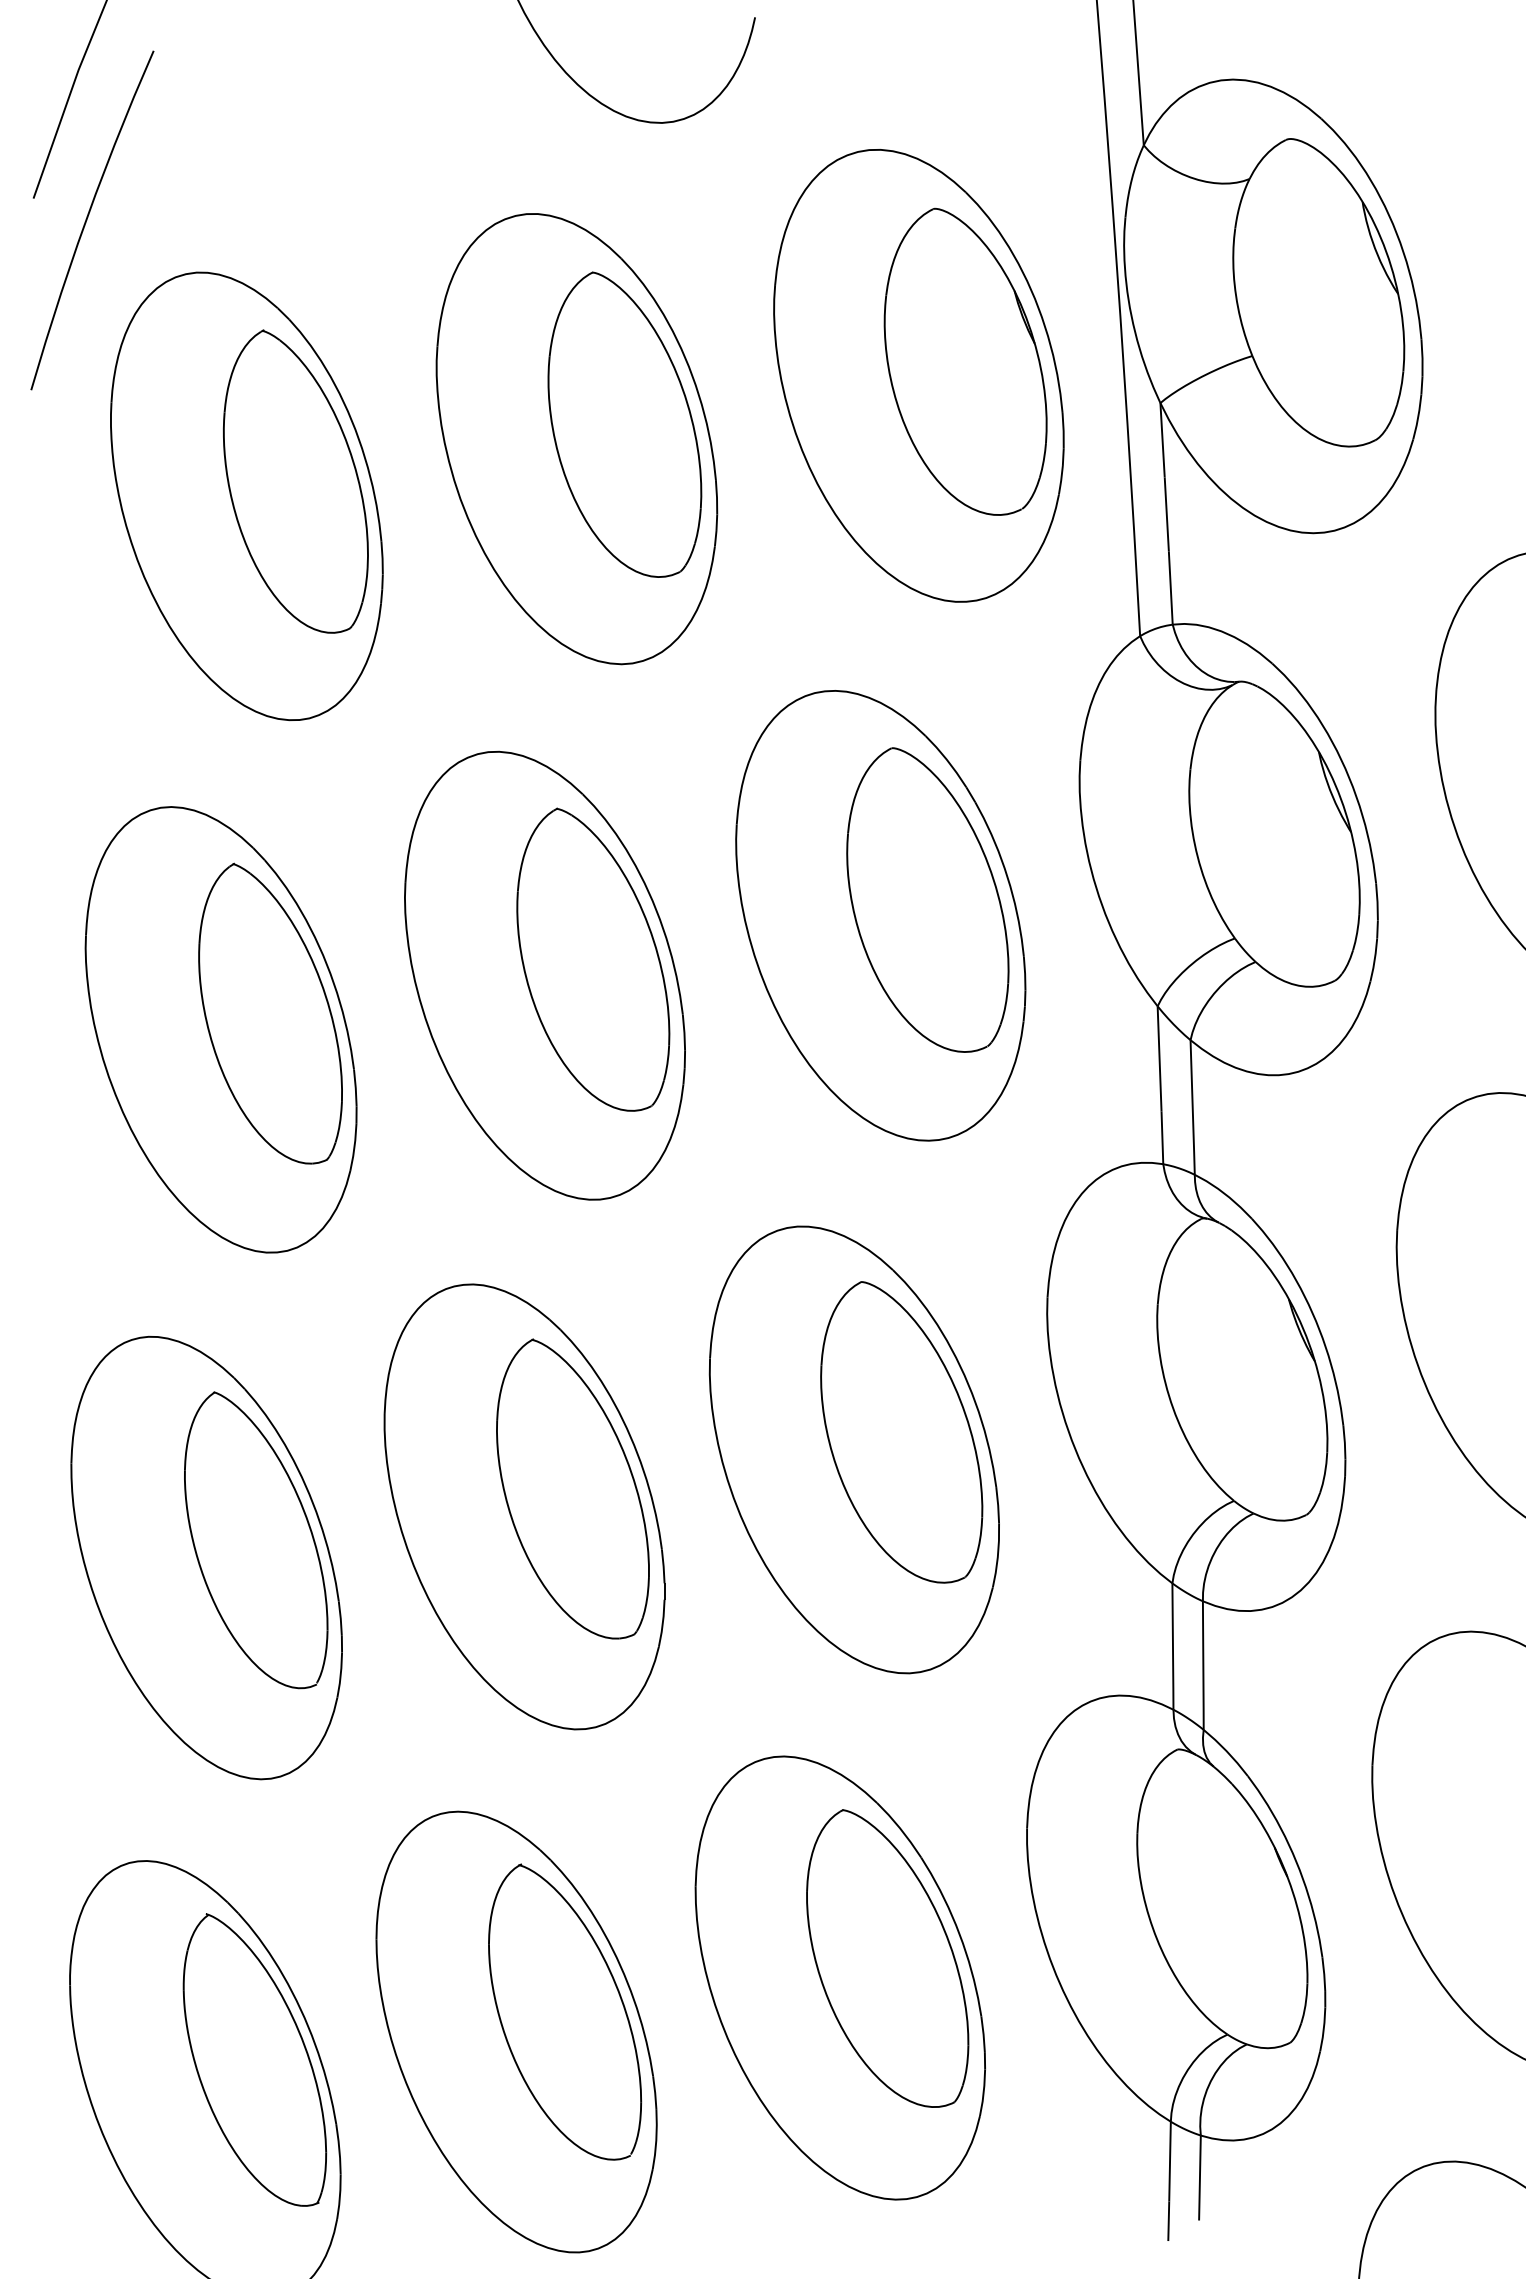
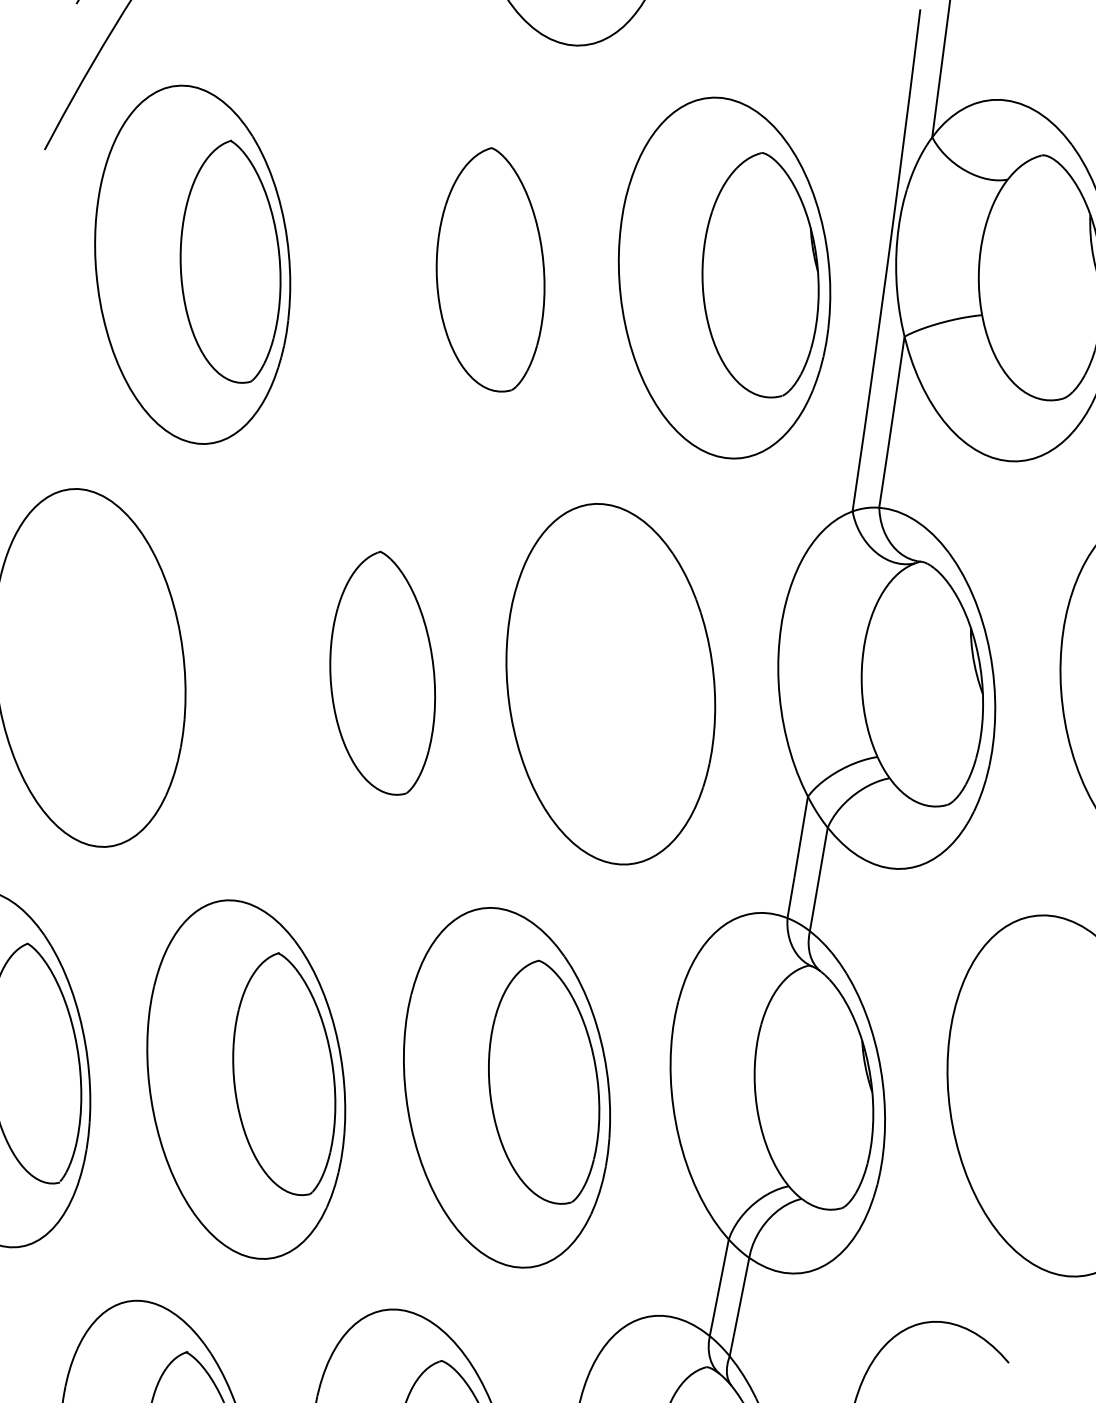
part: (576, 439) -> (453, 273), removed
part: (927, 899) -> (649, 679), removed
part: (544, 975) -> (344, 677), removed
part: (270, 1013) -> (129, 663), removed

